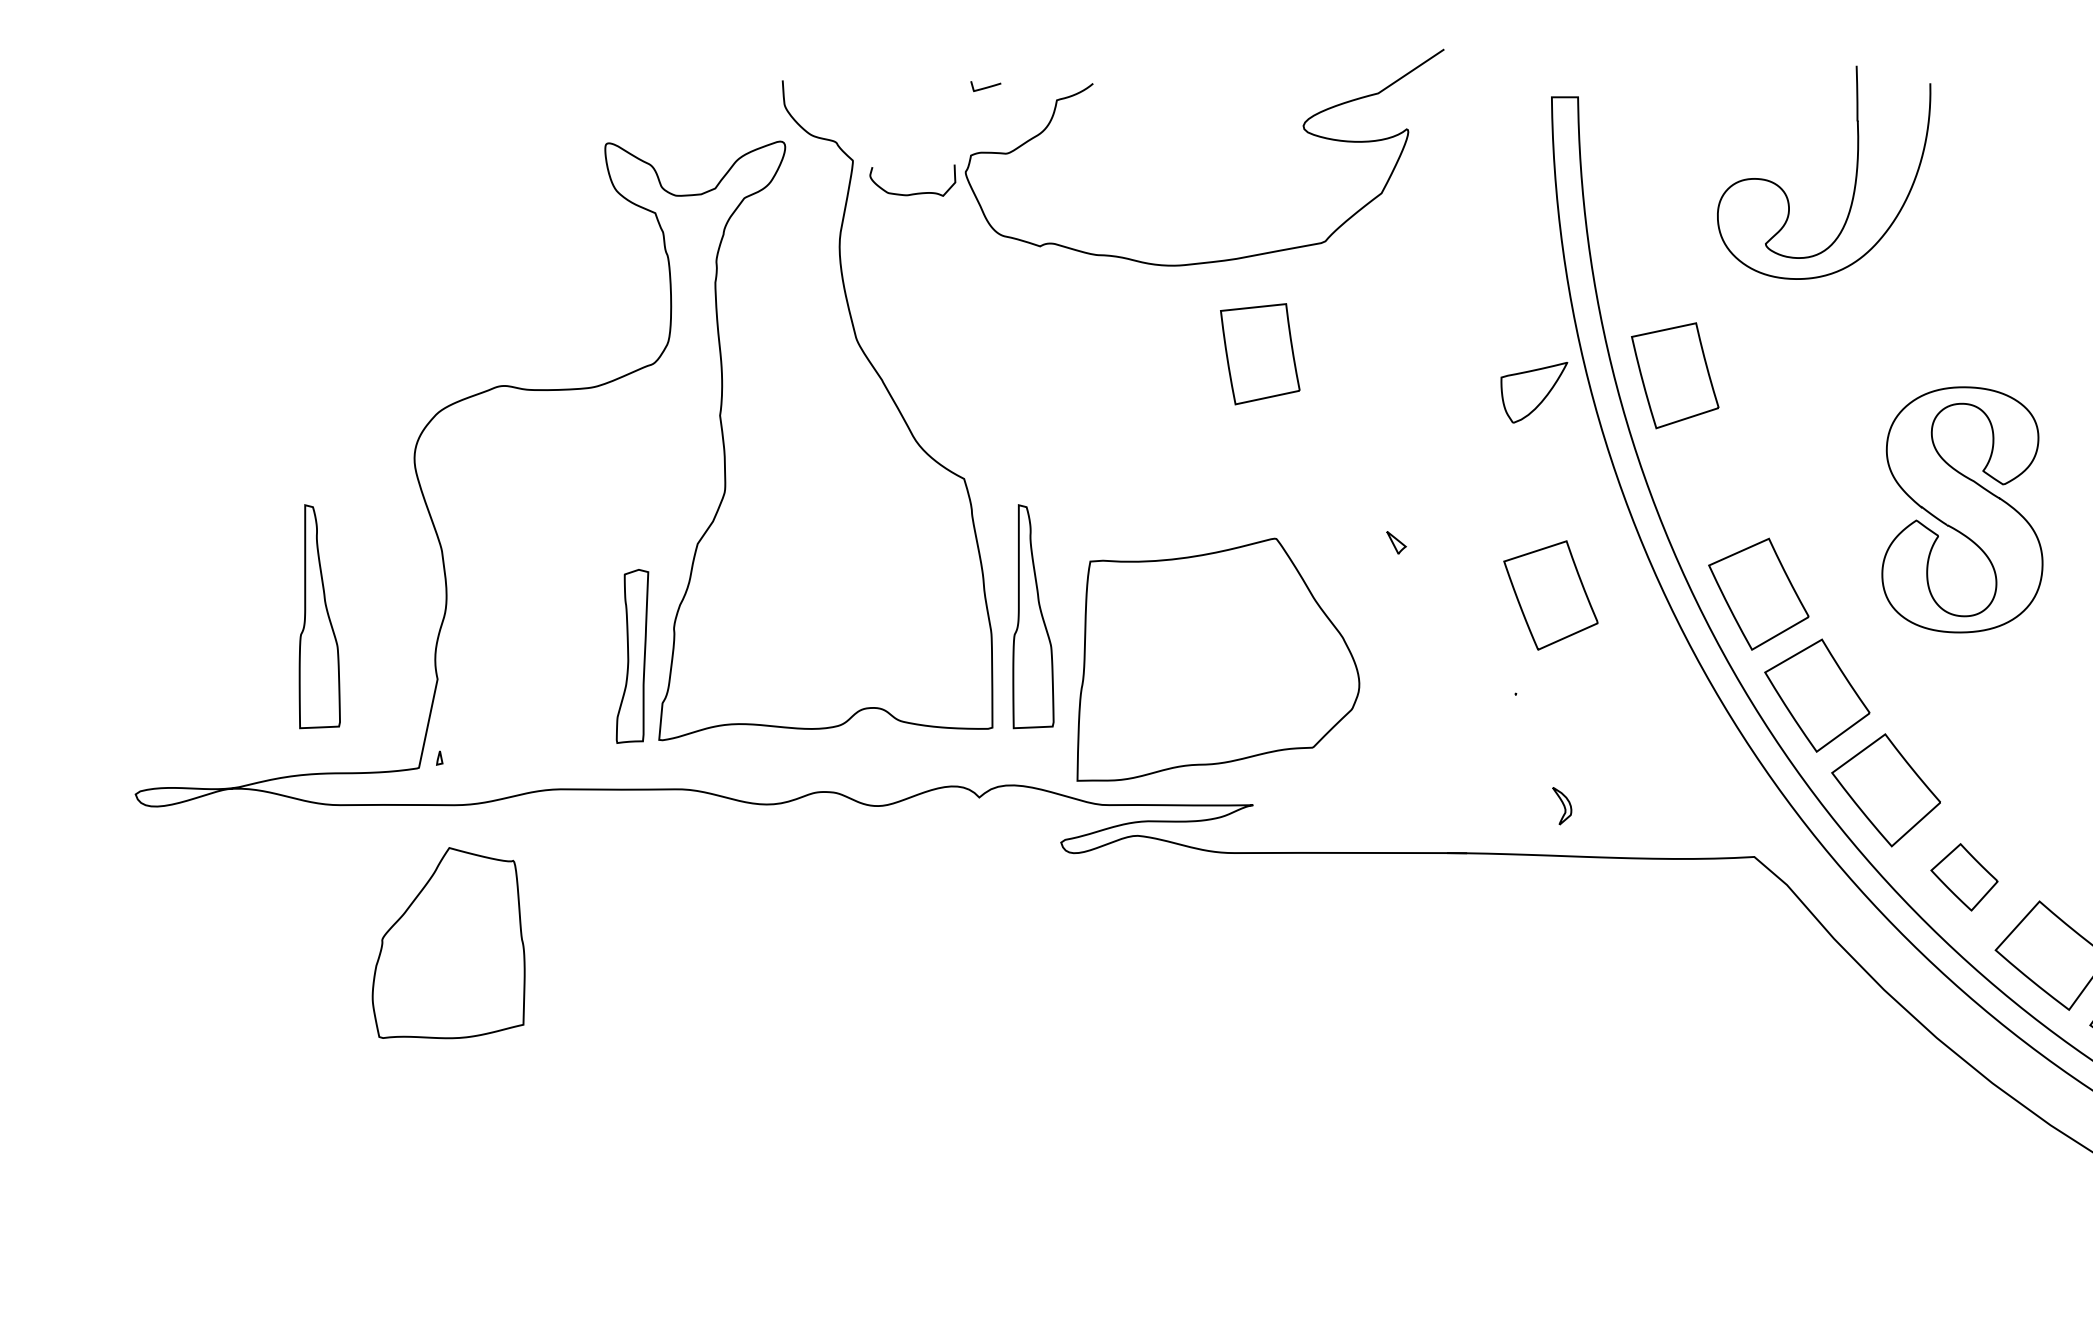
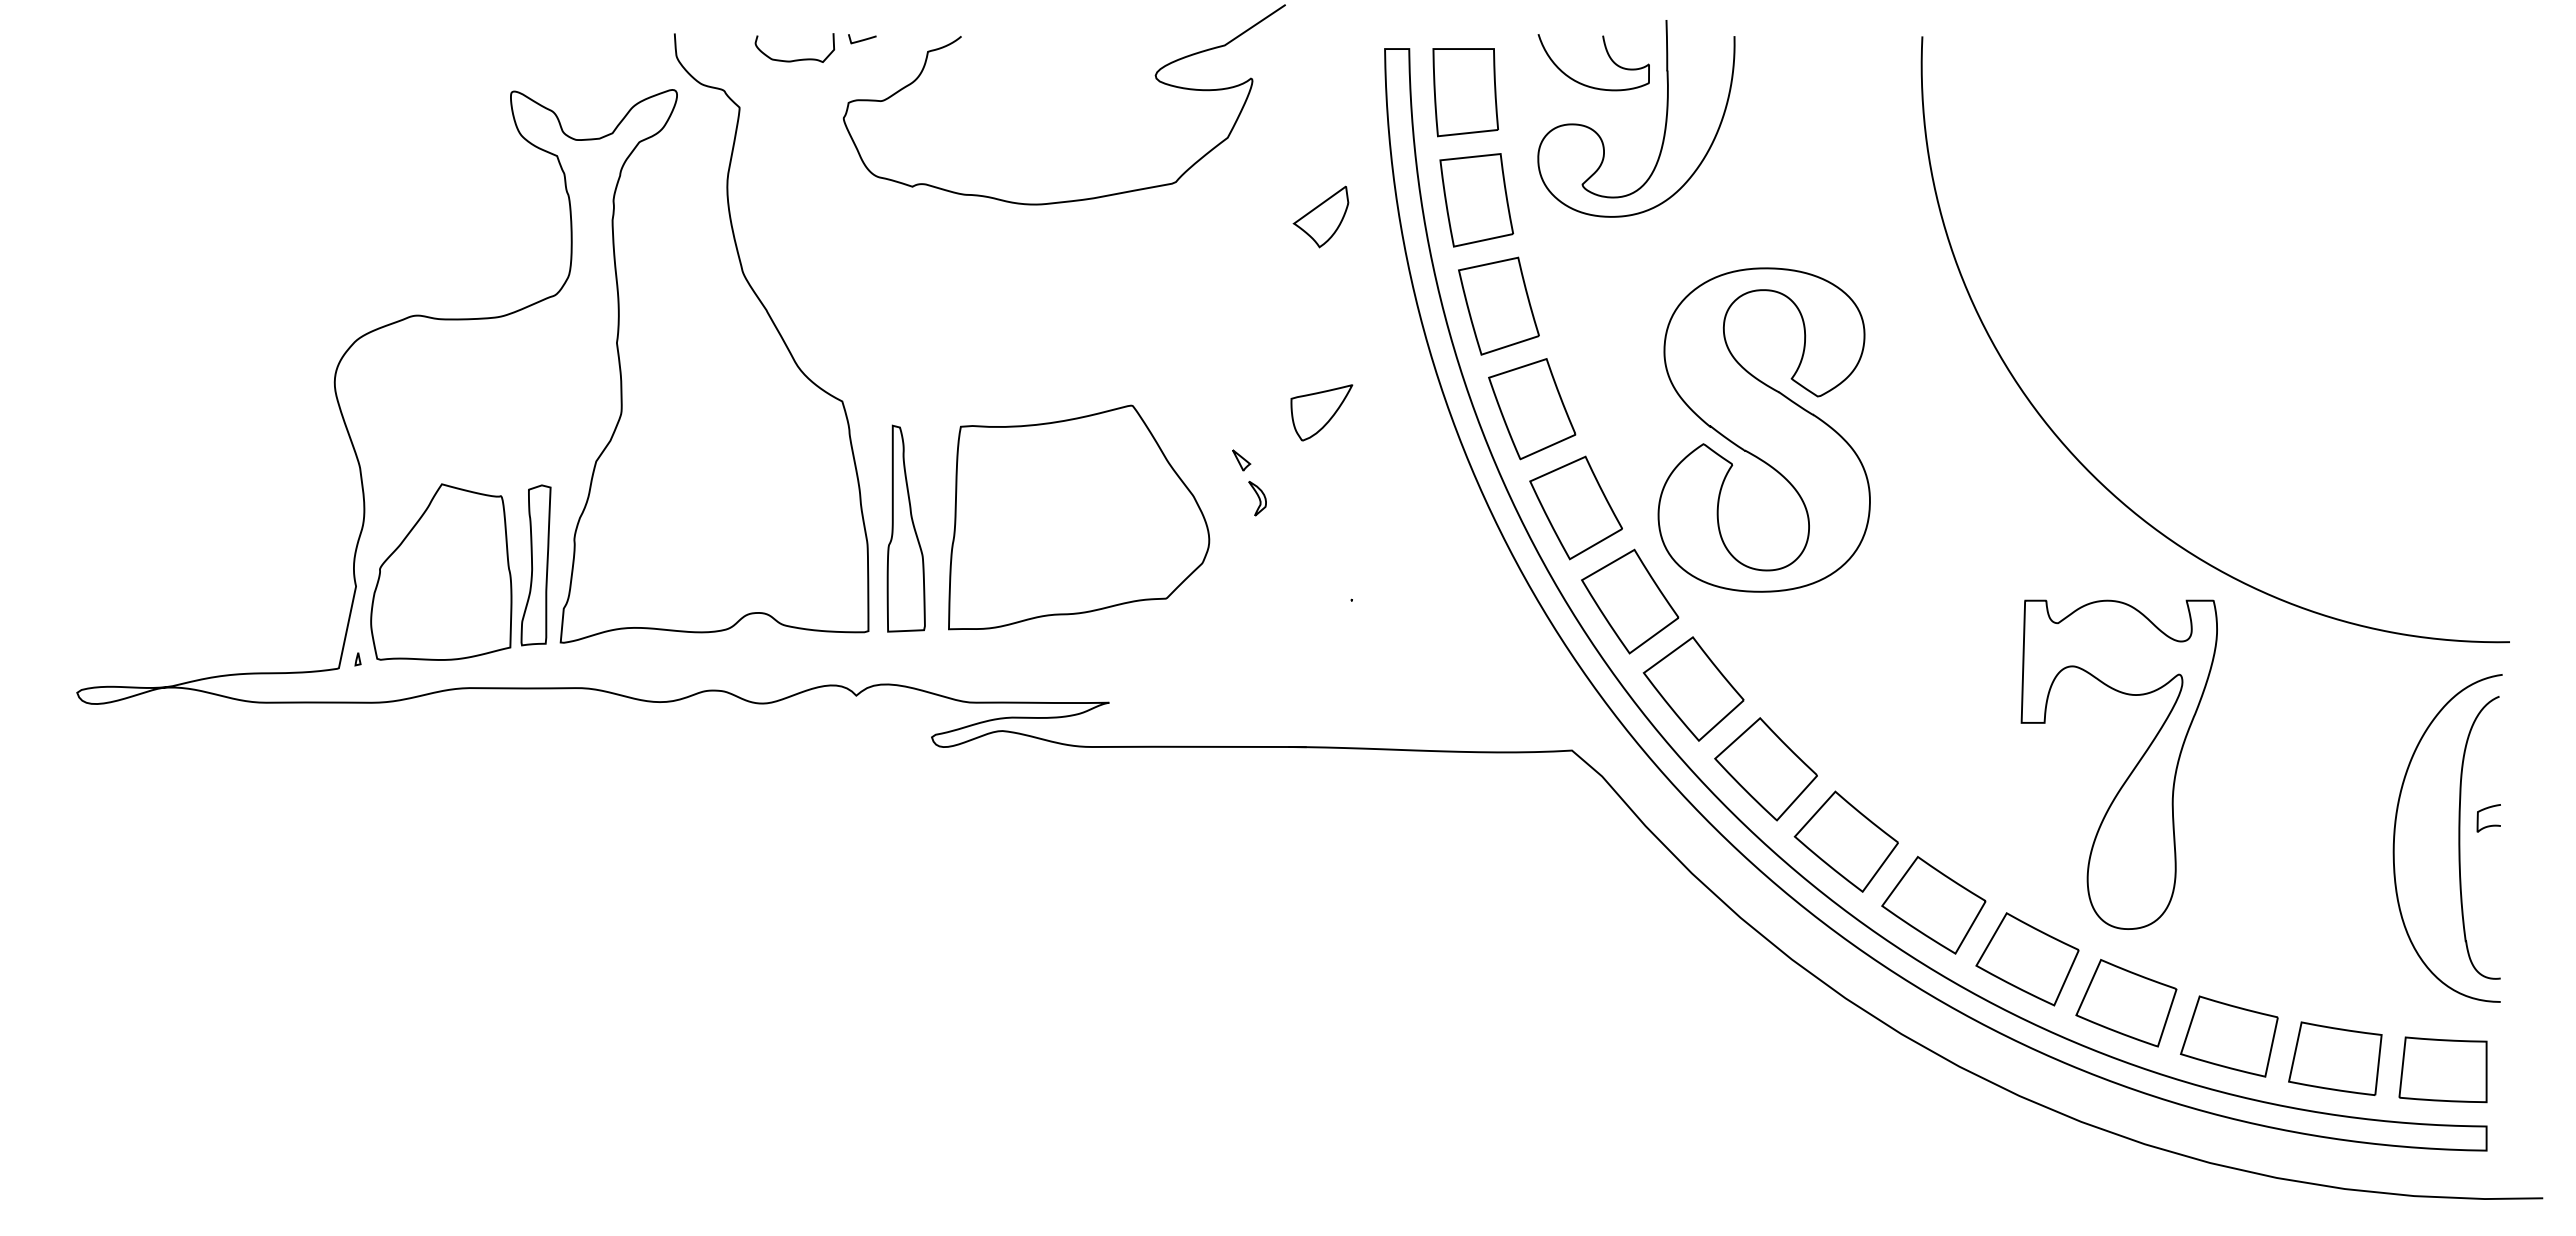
curve: (1792, 103) -> (1607, 54), added
part: (1639, 144) -> (1465, 92), added
curve: (912, 193) -> (794, 59), moved
part: (1481, 278) -> (1320, 216), added
part: (1259, 354) -> (1476, 200), moved
part: (1533, 392) -> (1321, 412), moved
part: (1961, 509) -> (1763, 429), size x1.43
part: (1551, 595) -> (1532, 409), moved
part: (318, 616) -> (246, 528), removed
part: (1218, 659) -> (1079, 517), moved
part: (1562, 805) -> (1257, 498), moved
part: (1963, 877) -> (1765, 769), size x1.67
part: (448, 942) -> (441, 571), moved

